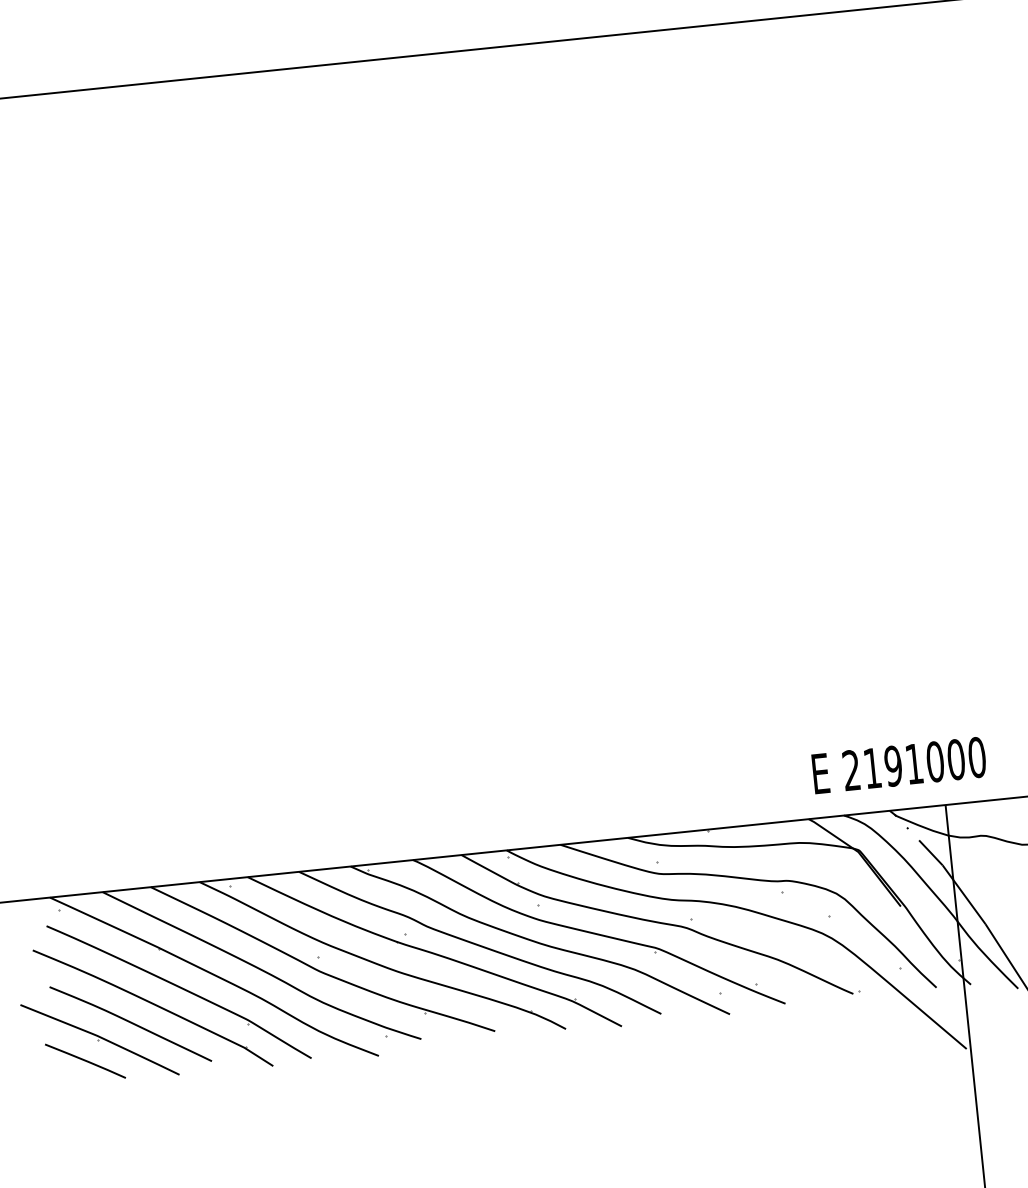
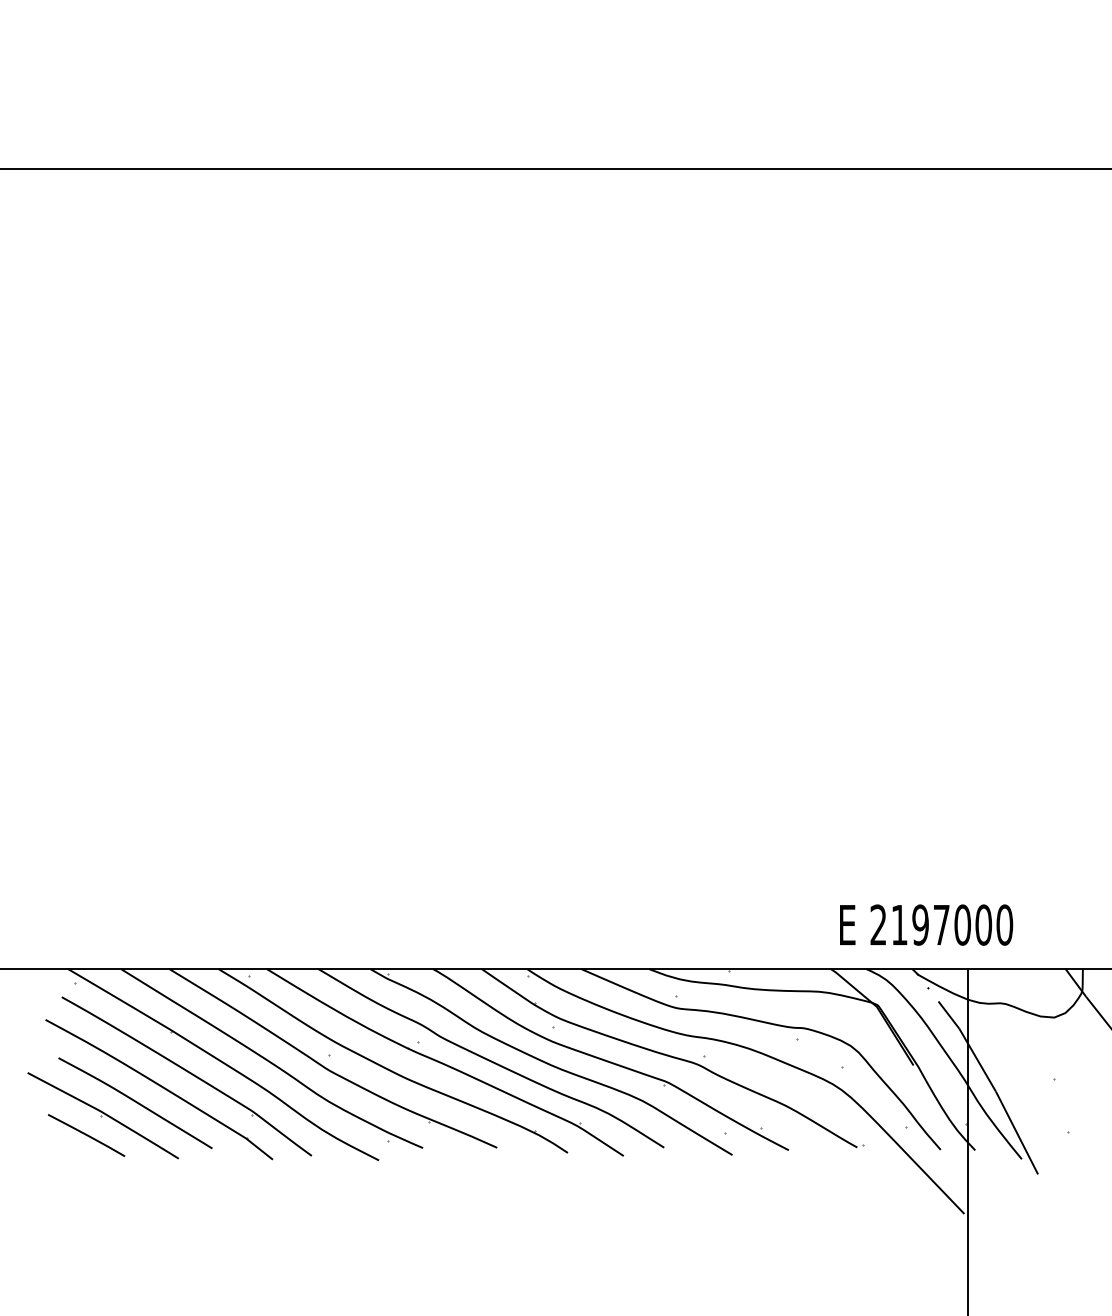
text: (914, 764) -> (941, 925), 2191000 -> 2197000

